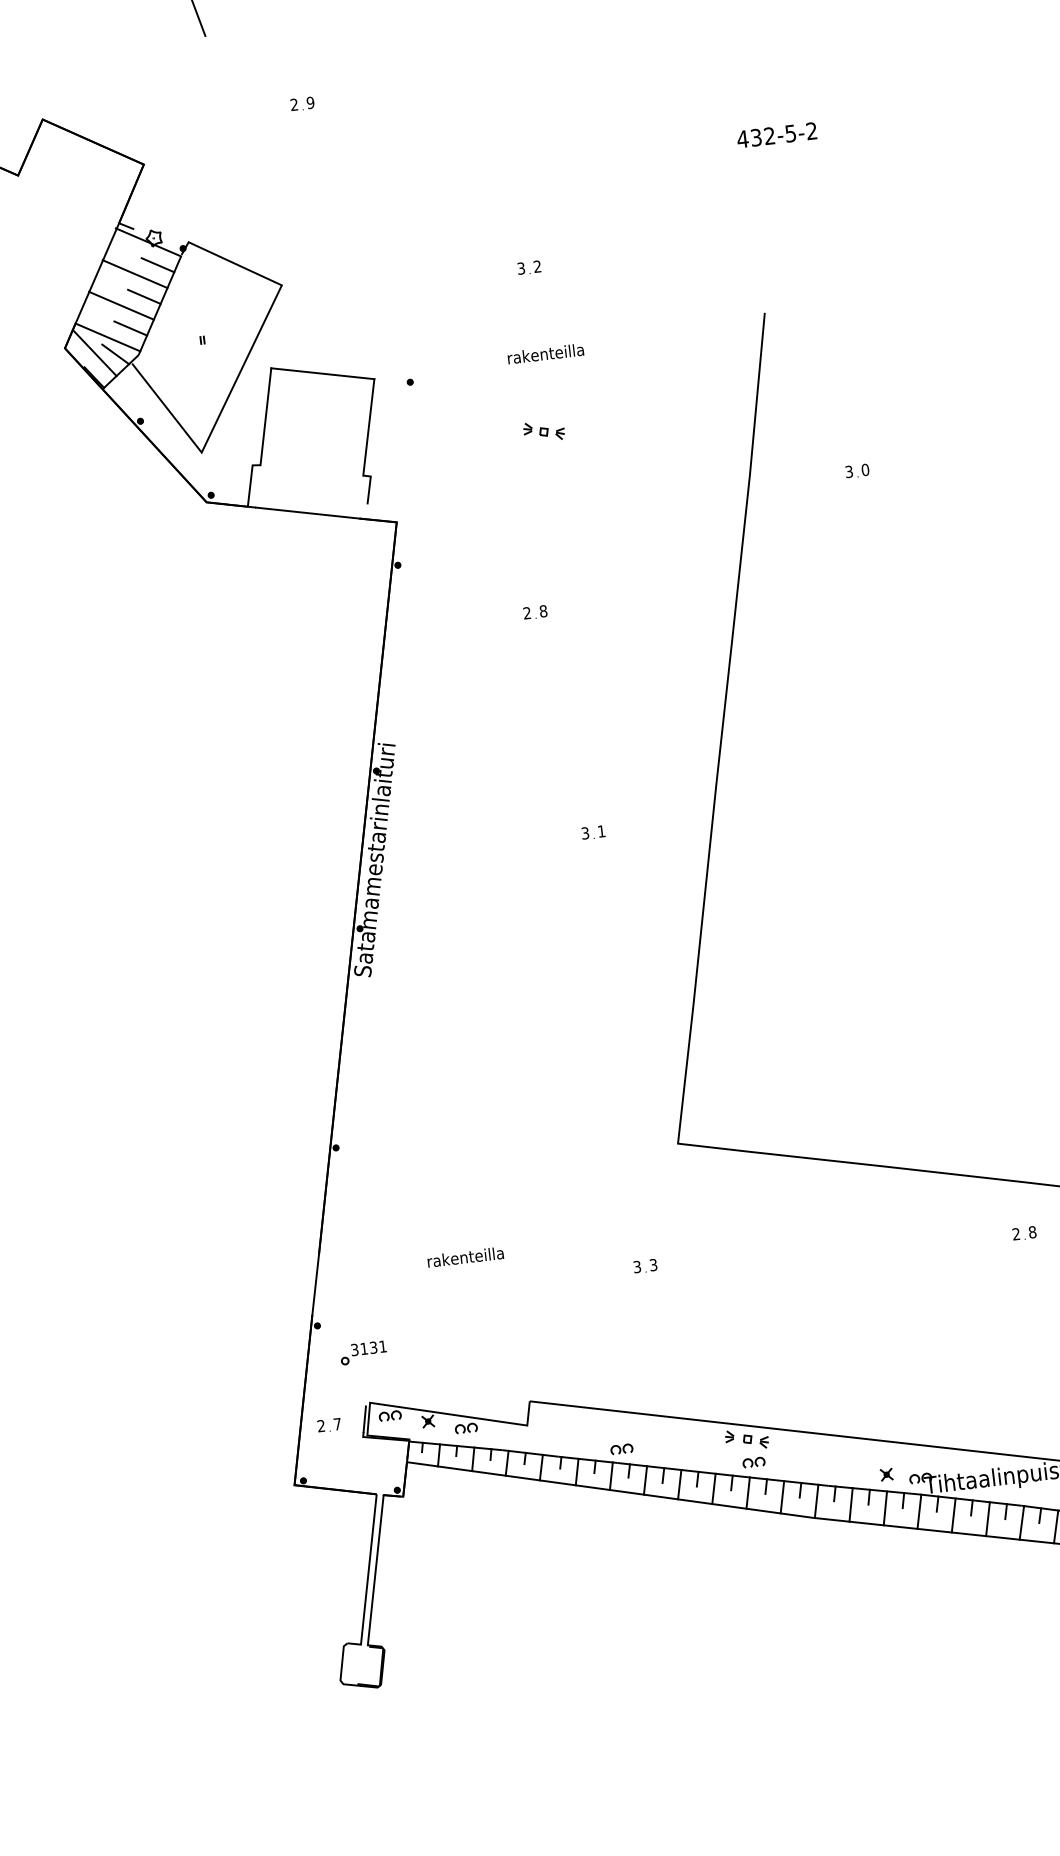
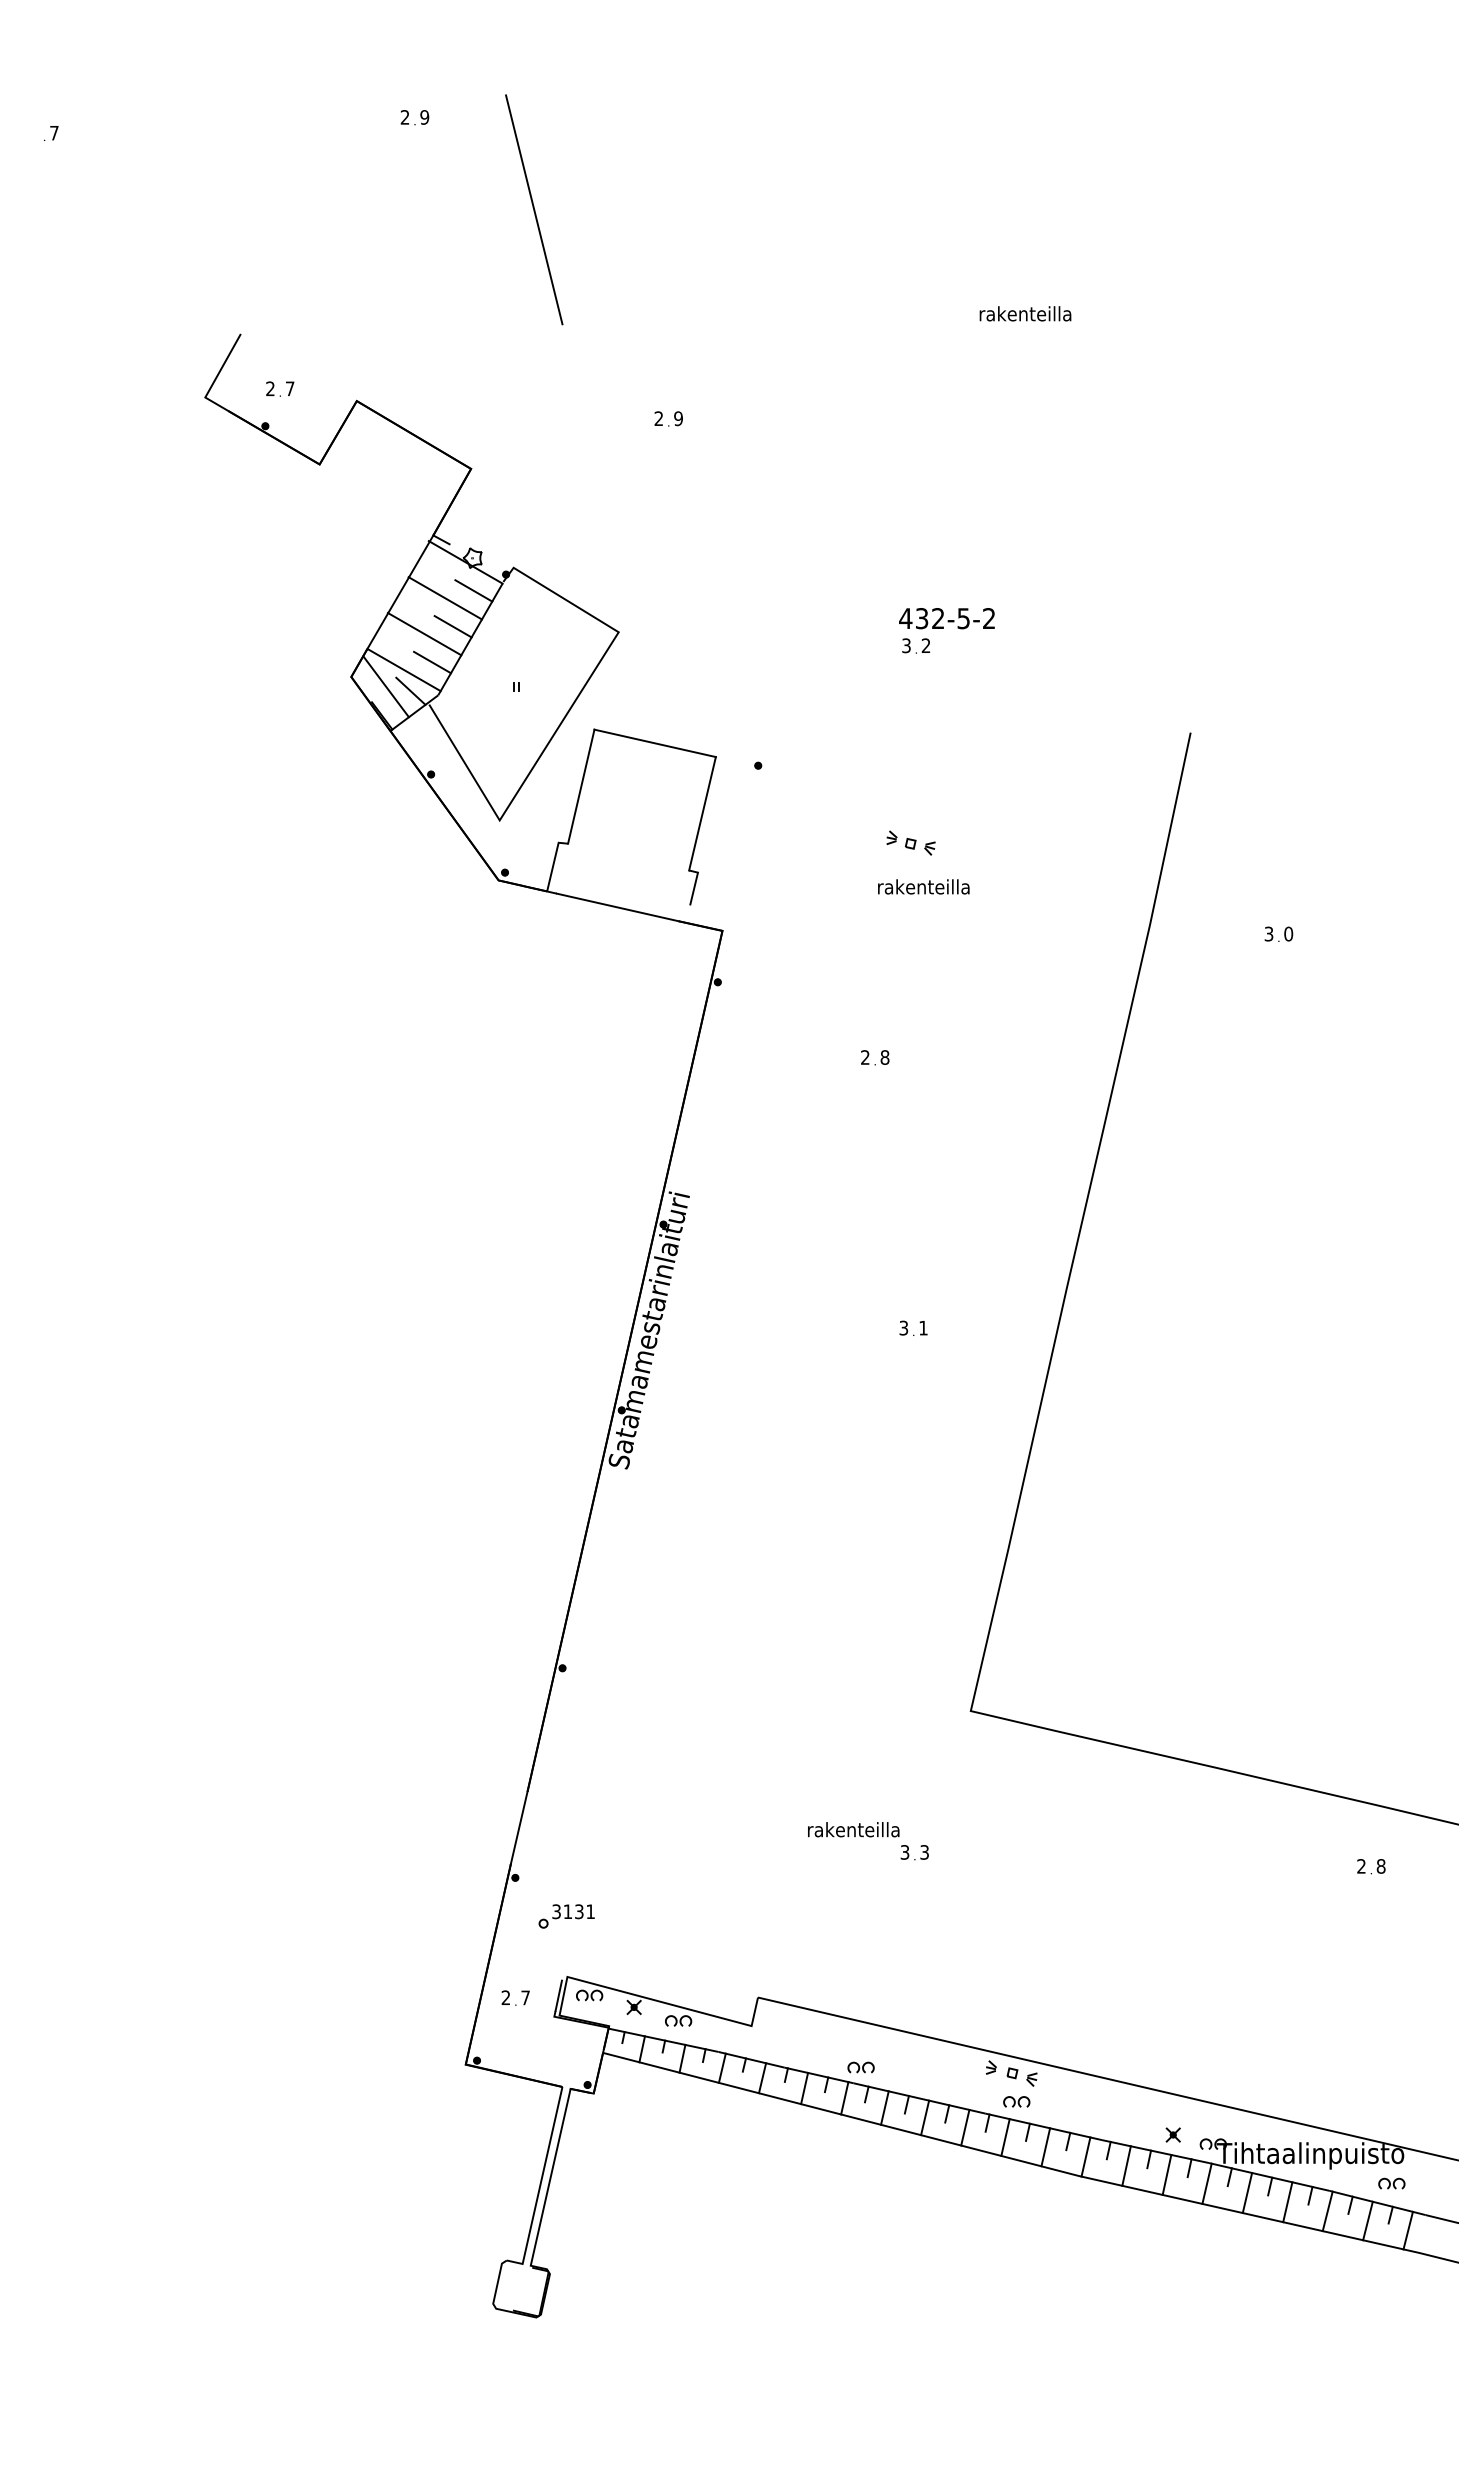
text: (776, 135) -> (946, 618), moved
text: (545, 353) -> (923, 886), moved
text: (465, 1257) -> (853, 1829), moved

